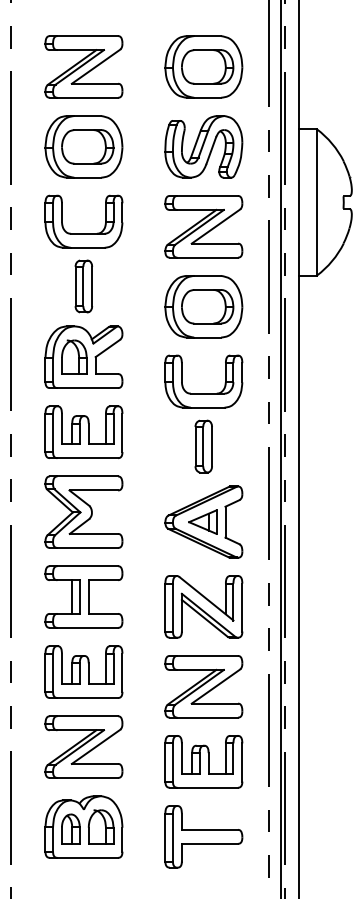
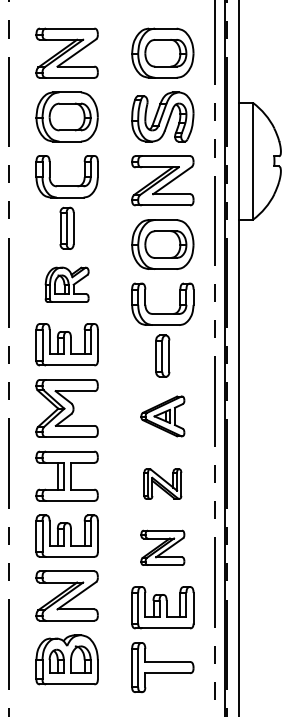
part: (83, 356) -> (66, 284), size x0.7
part: (203, 521) -> (162, 415), size x0.7
part: (203, 606) -> (162, 483), size x0.6
part: (203, 686) -> (162, 547), size x0.7

